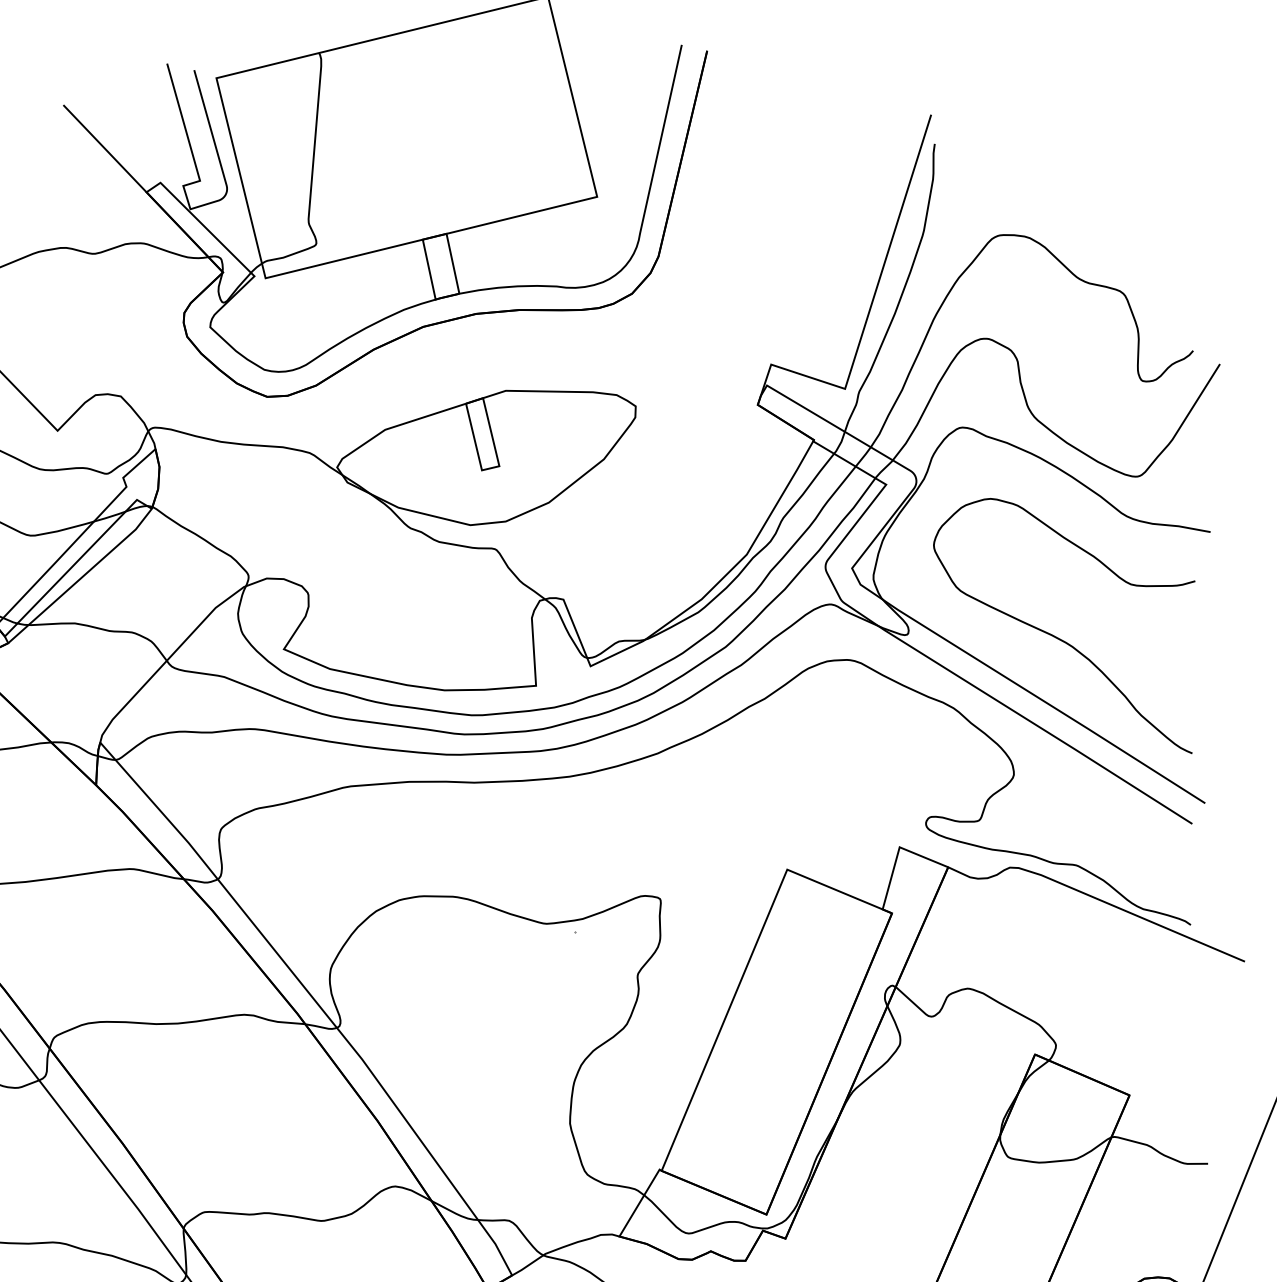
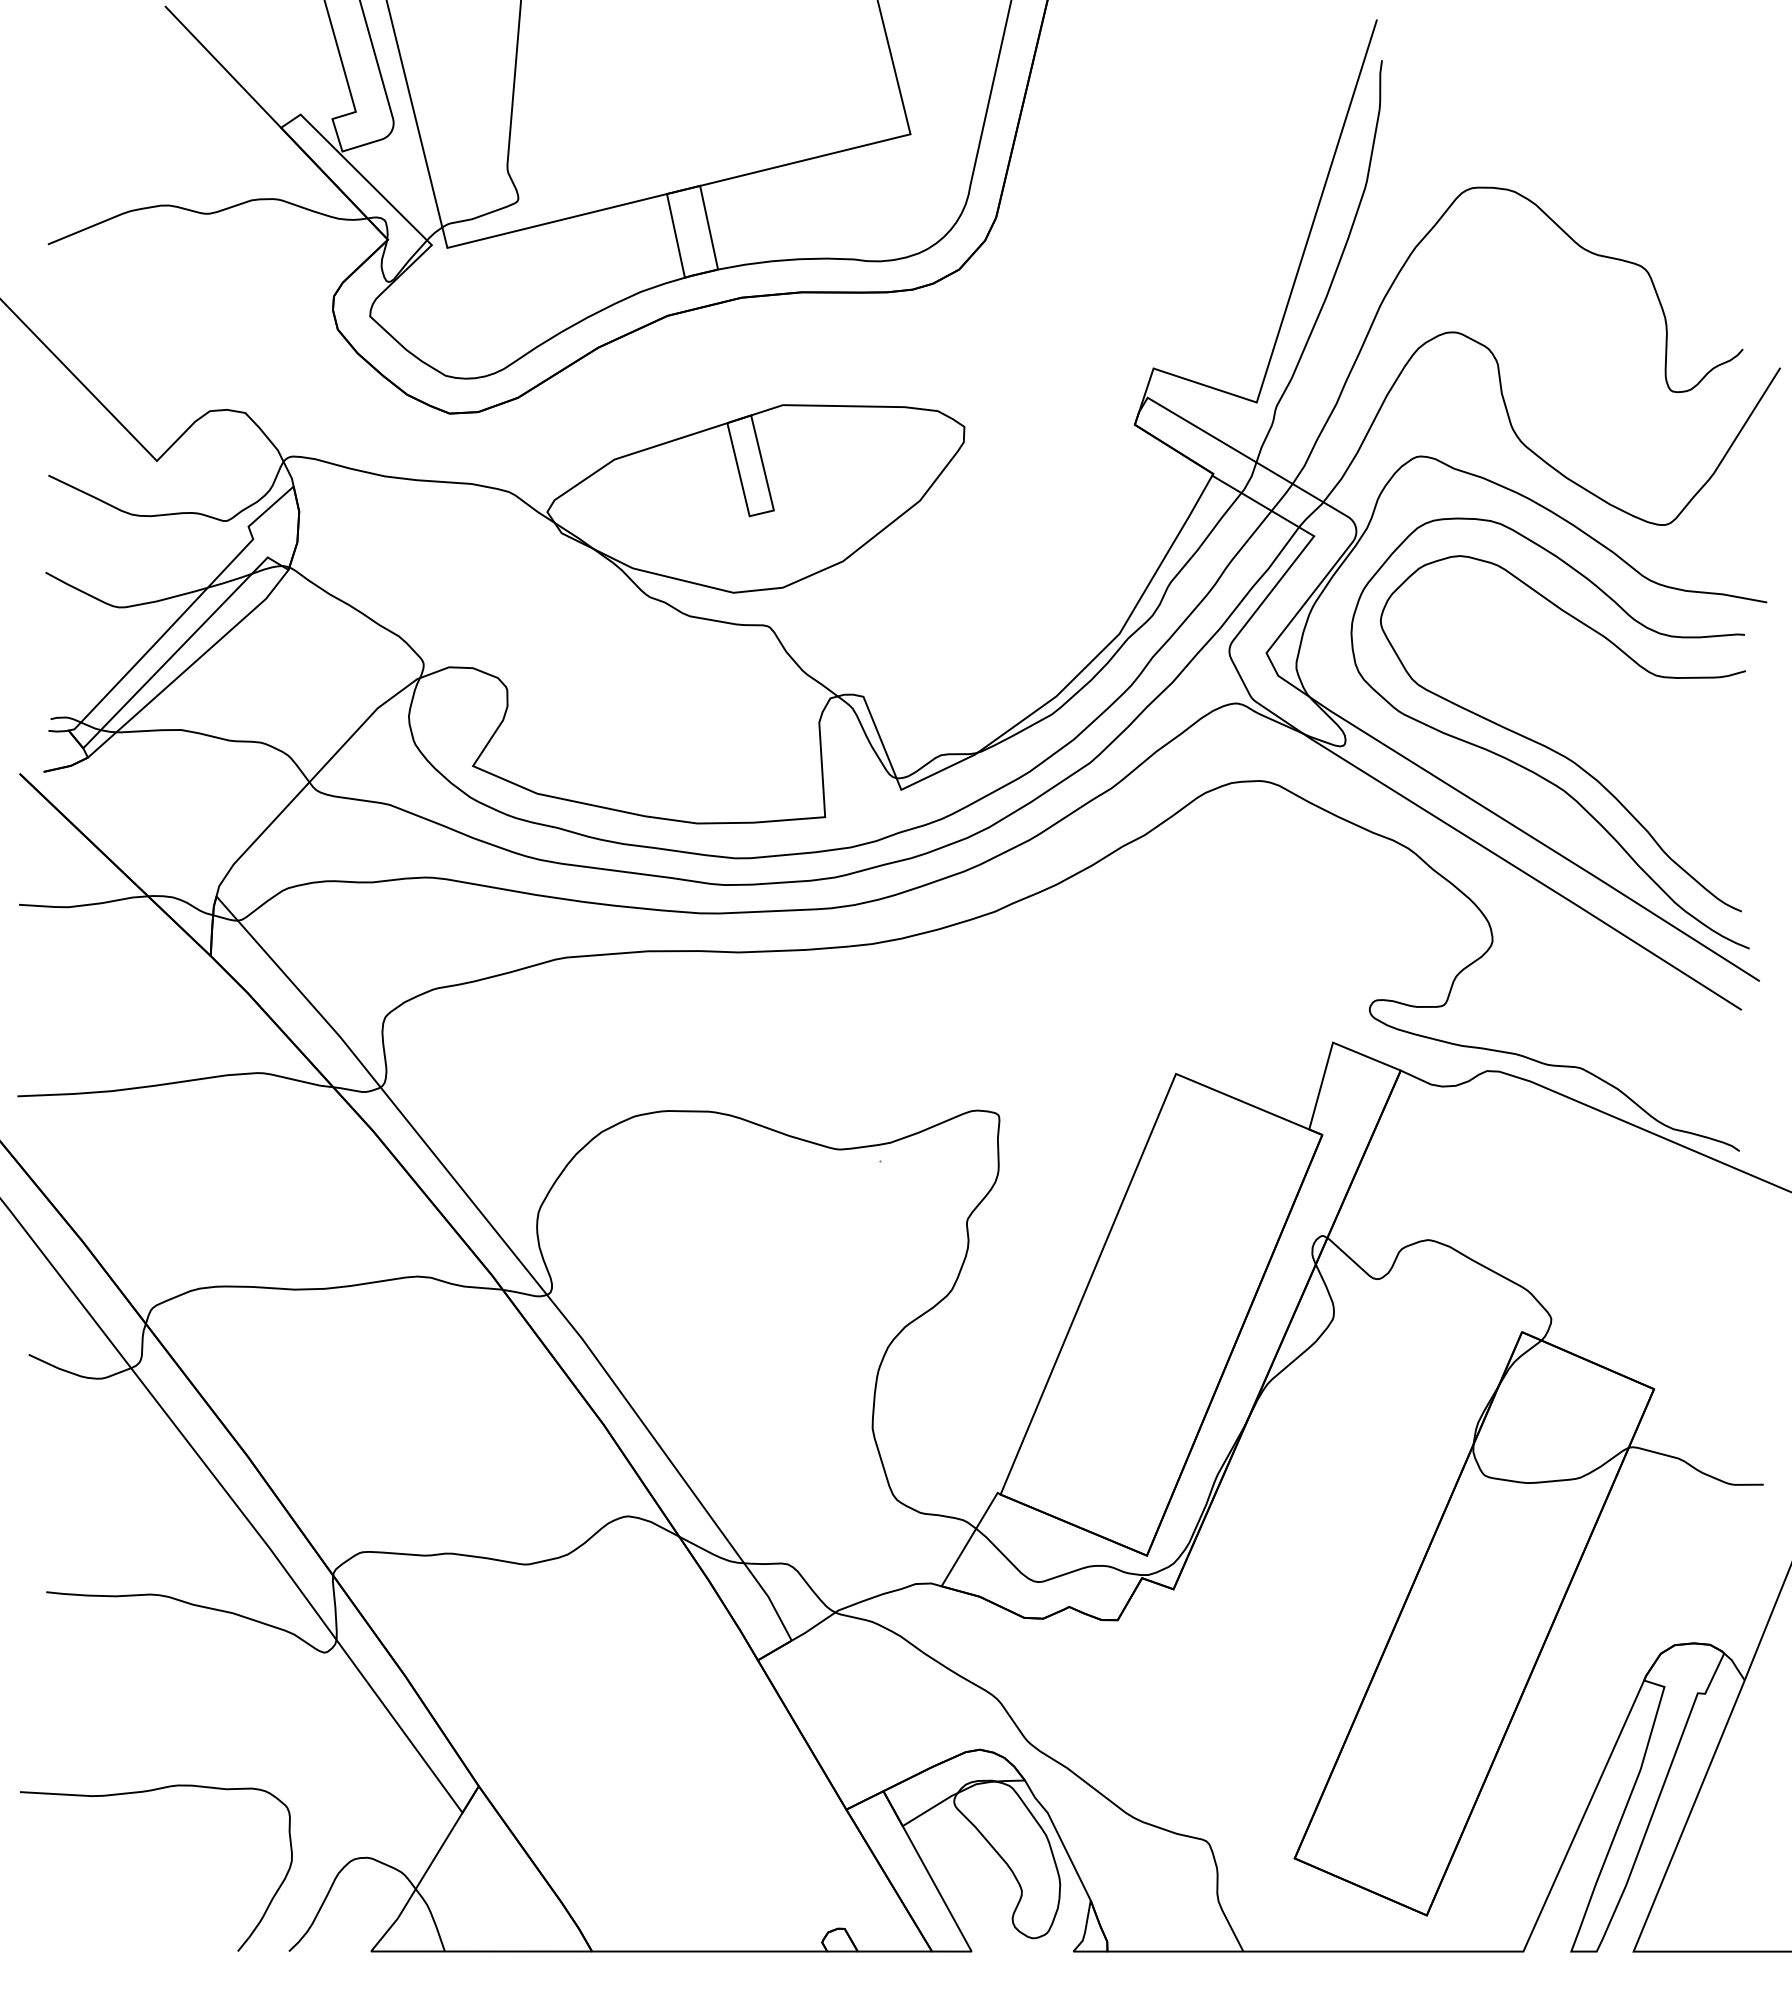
curve: (1041, 651) -> (1530, 769), added

